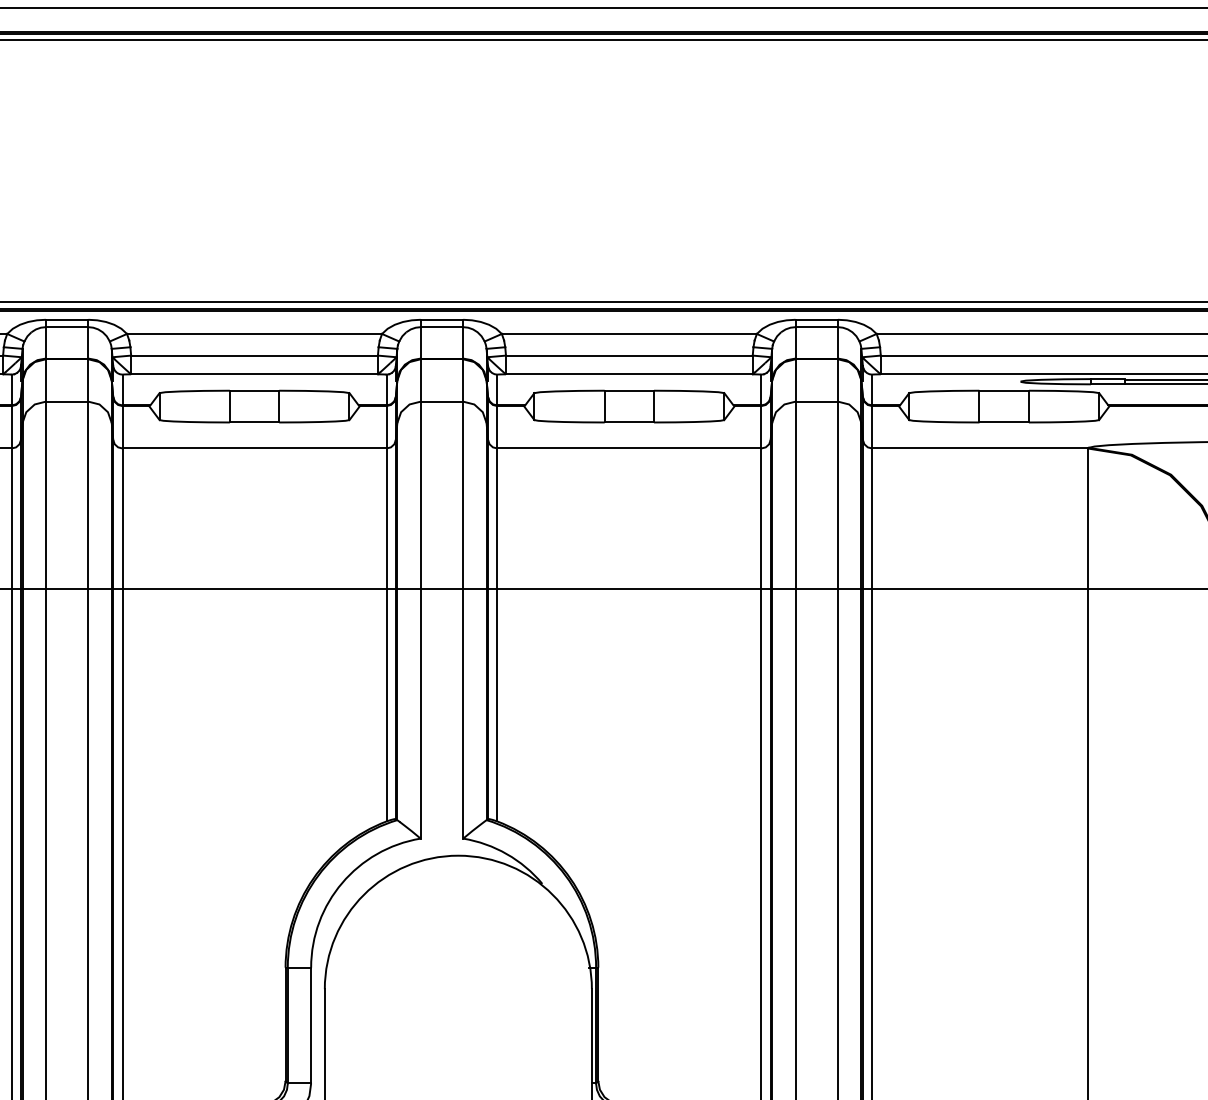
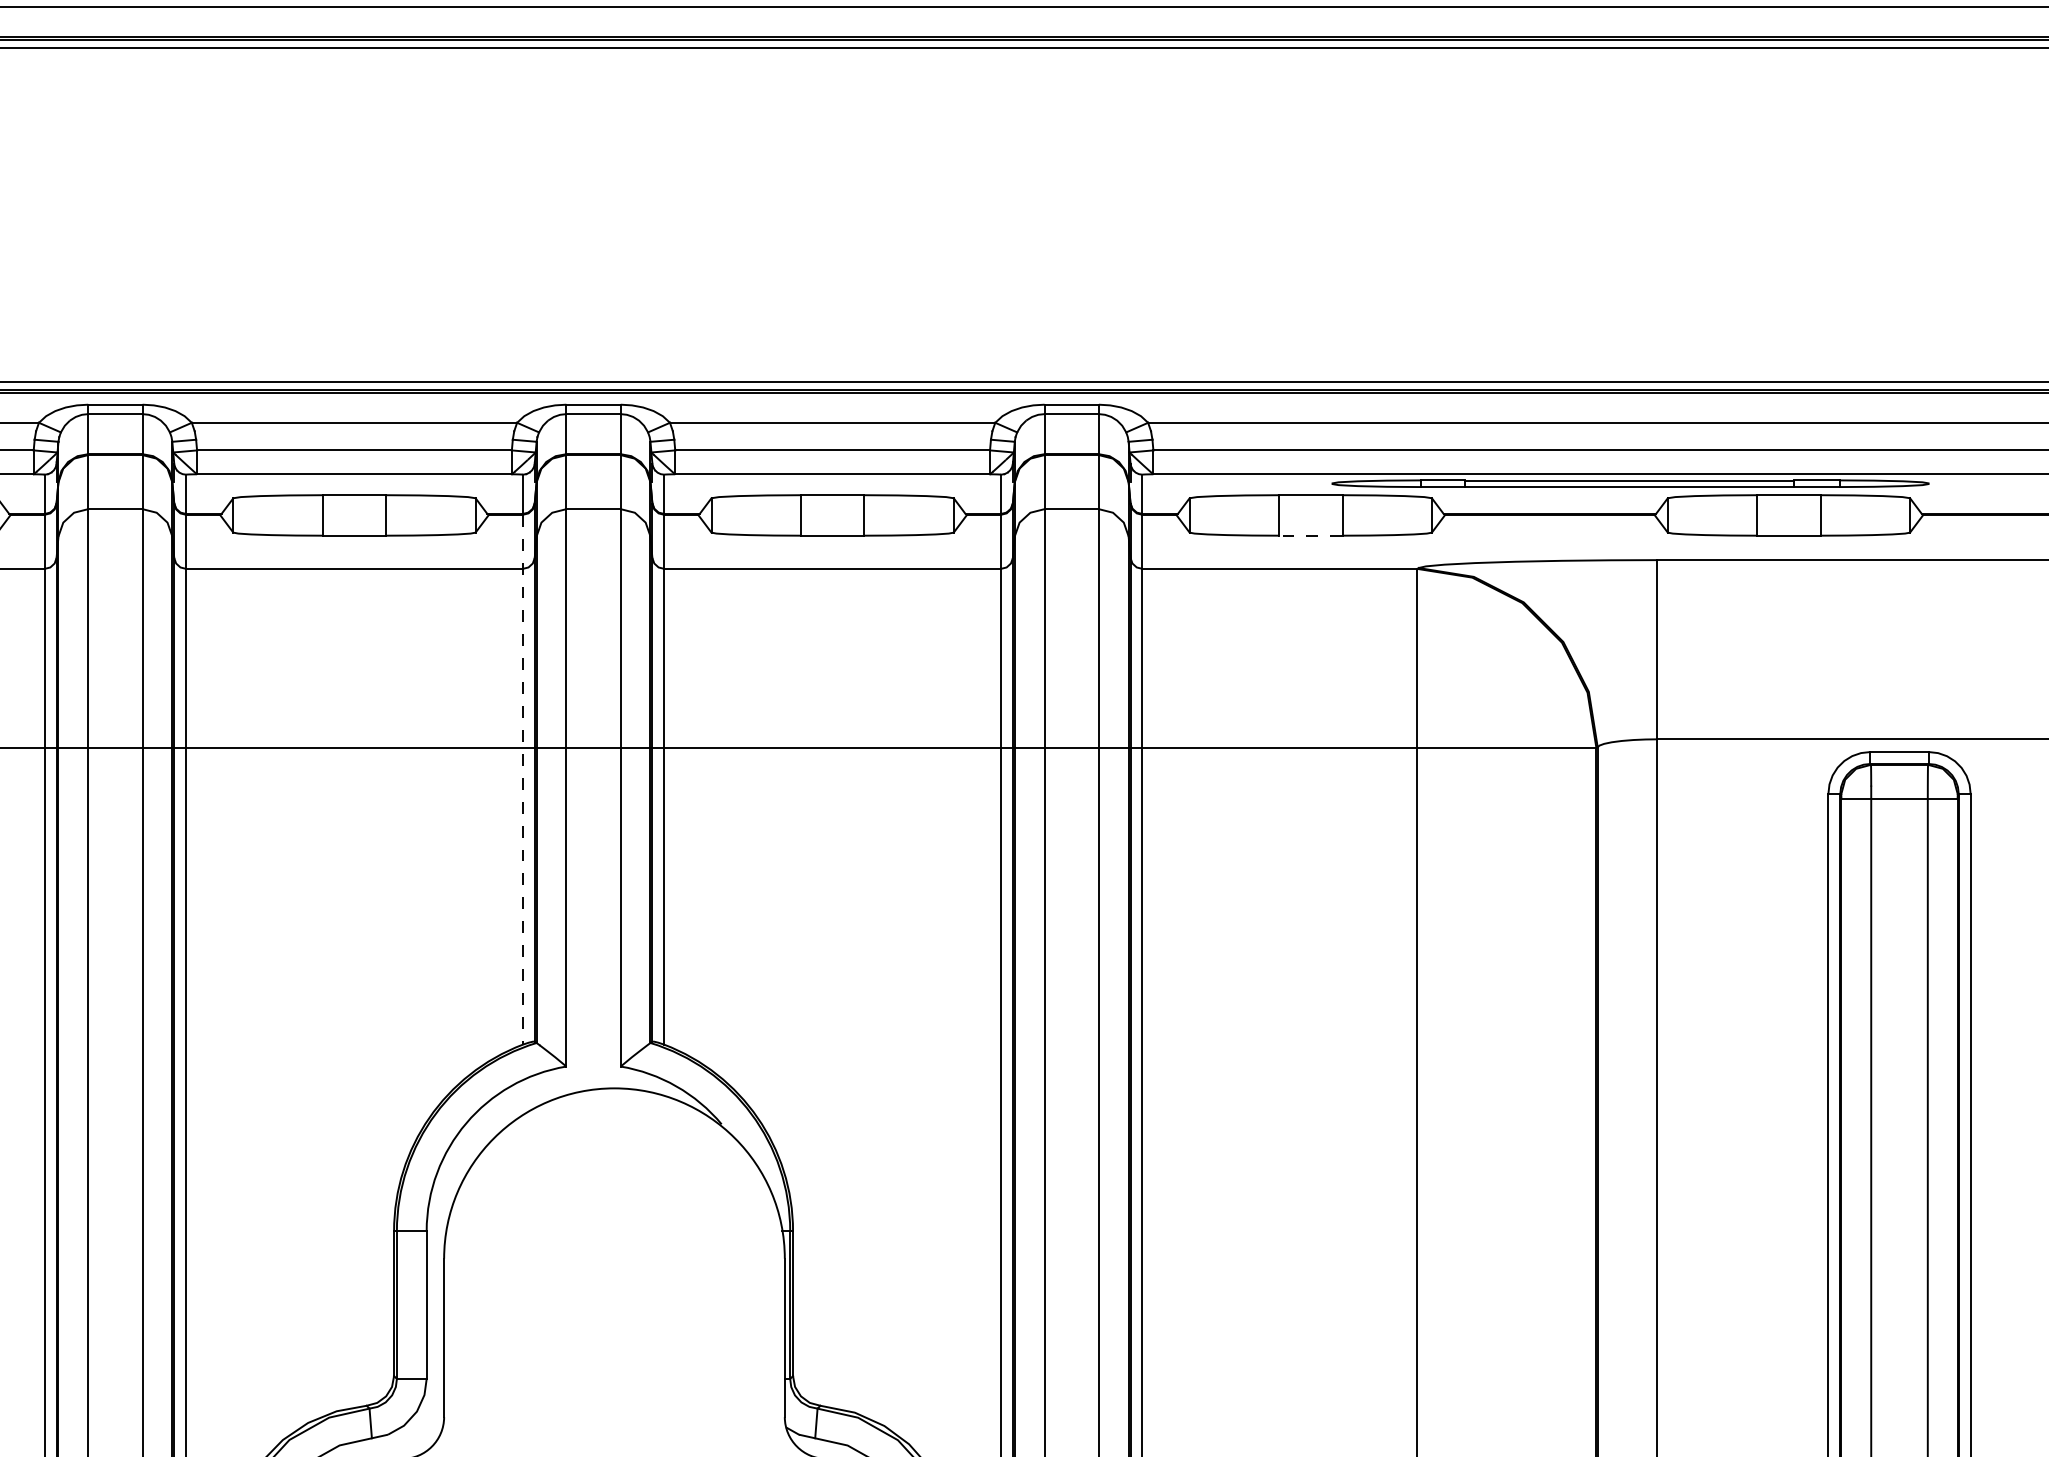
line: (1003, 422) -> (1310, 535), solid -> dashed
line: (386, 613) -> (522, 779), solid -> dashed

